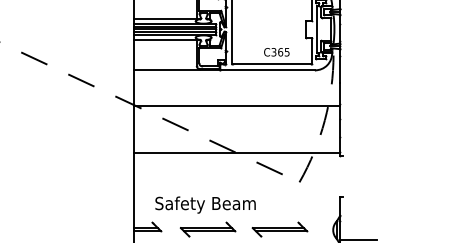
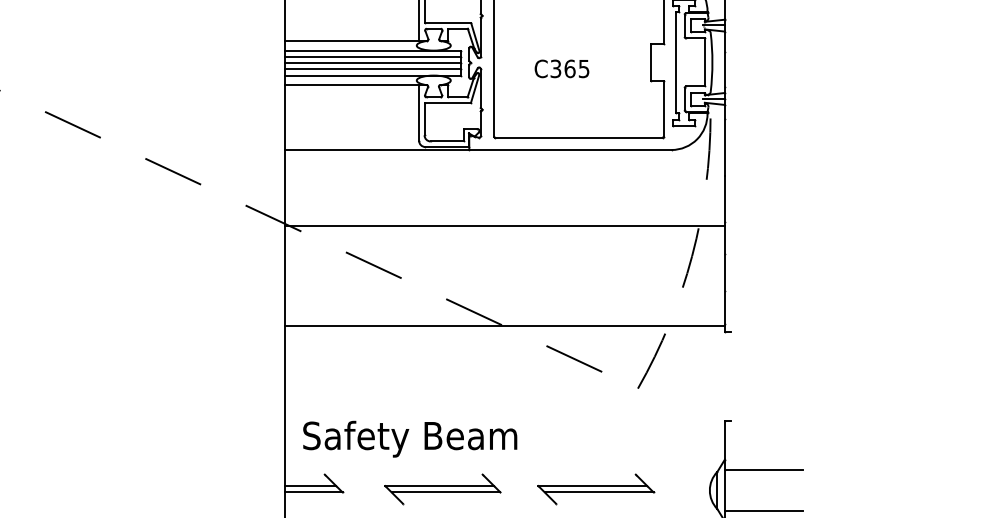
text: (276, 52) -> (561, 69), moved
text: (205, 204) -> (410, 437), moved
line: (358, 220) -> (763, 469), added

